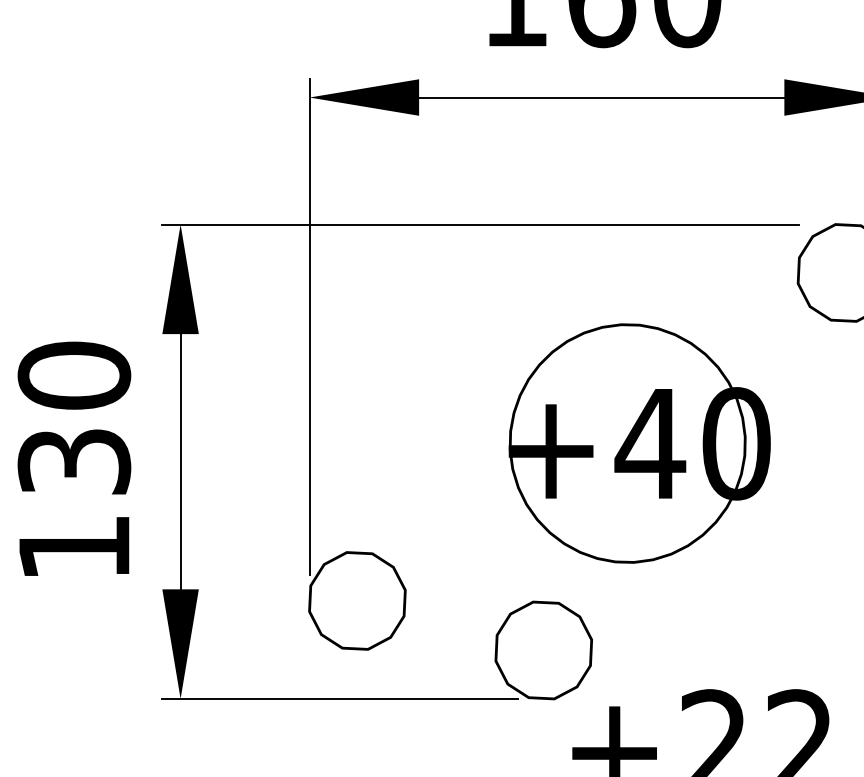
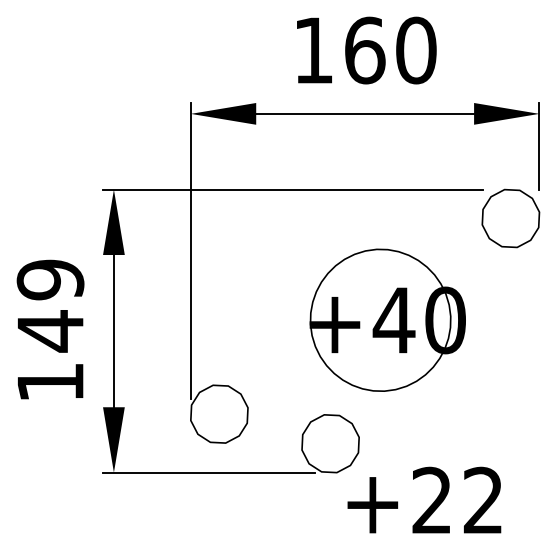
text: (74, 418) -> (50, 305), 130 -> 149

